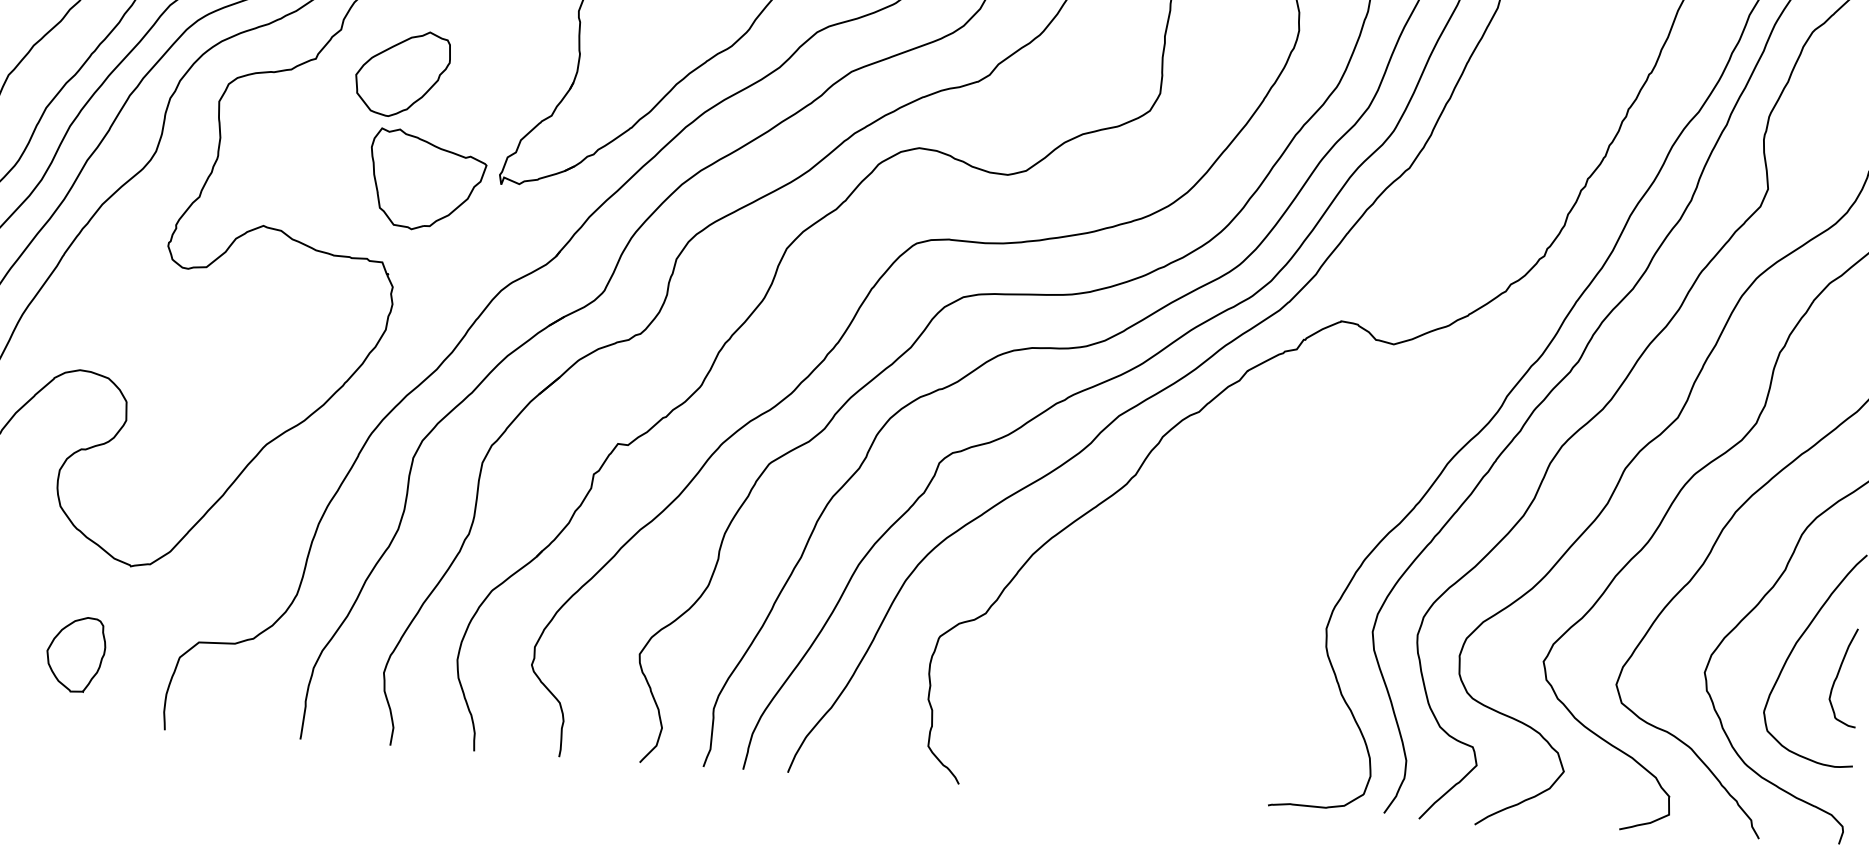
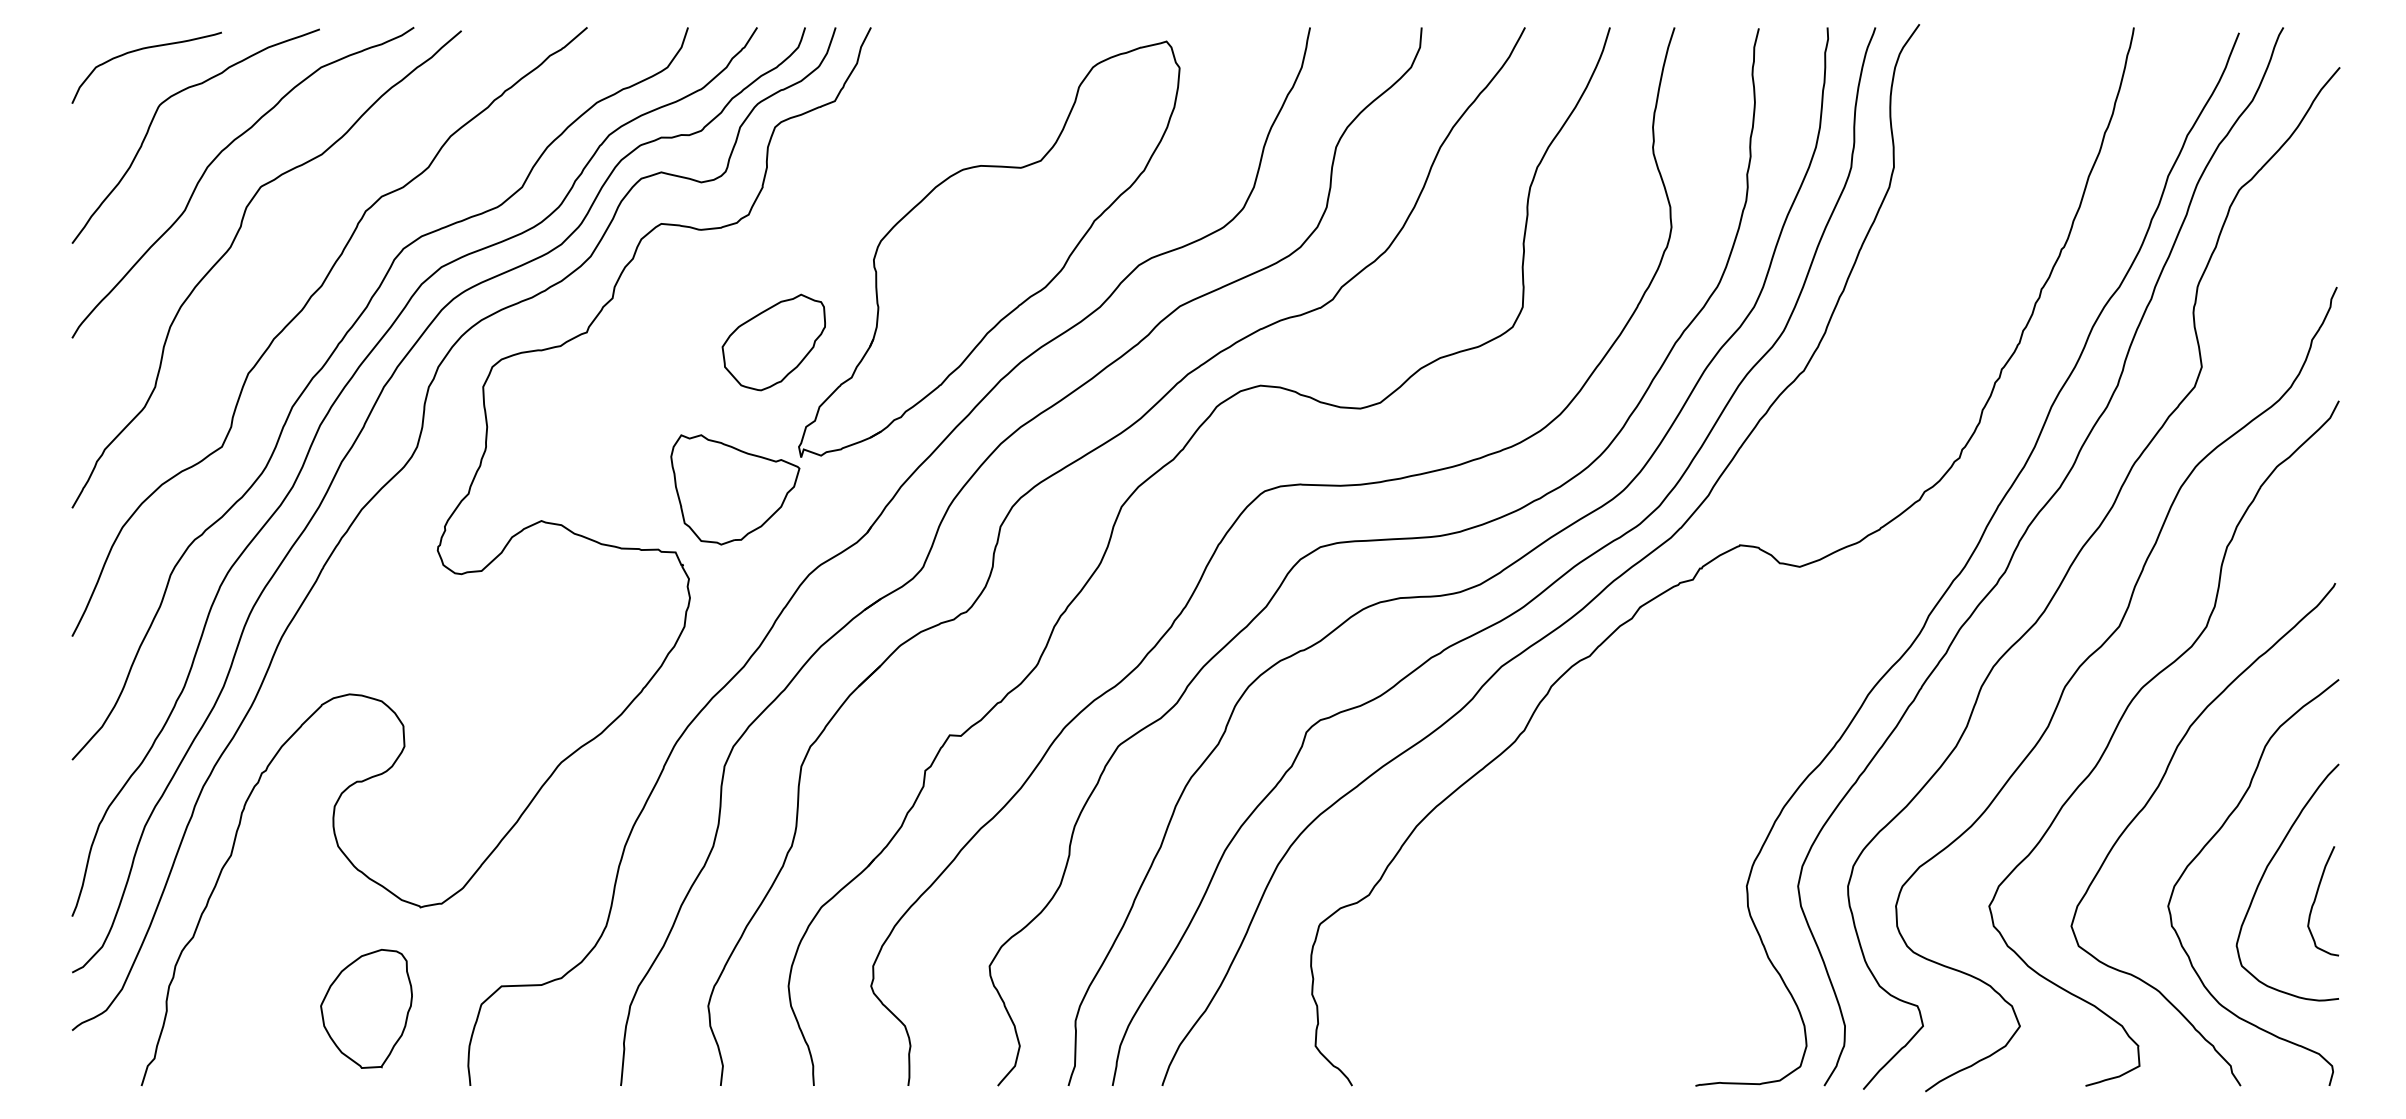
part: (402, 73) -> (773, 342), moved
part: (427, 180) -> (735, 489), moved
part: (76, 654) -> (366, 1008), size x1.43

